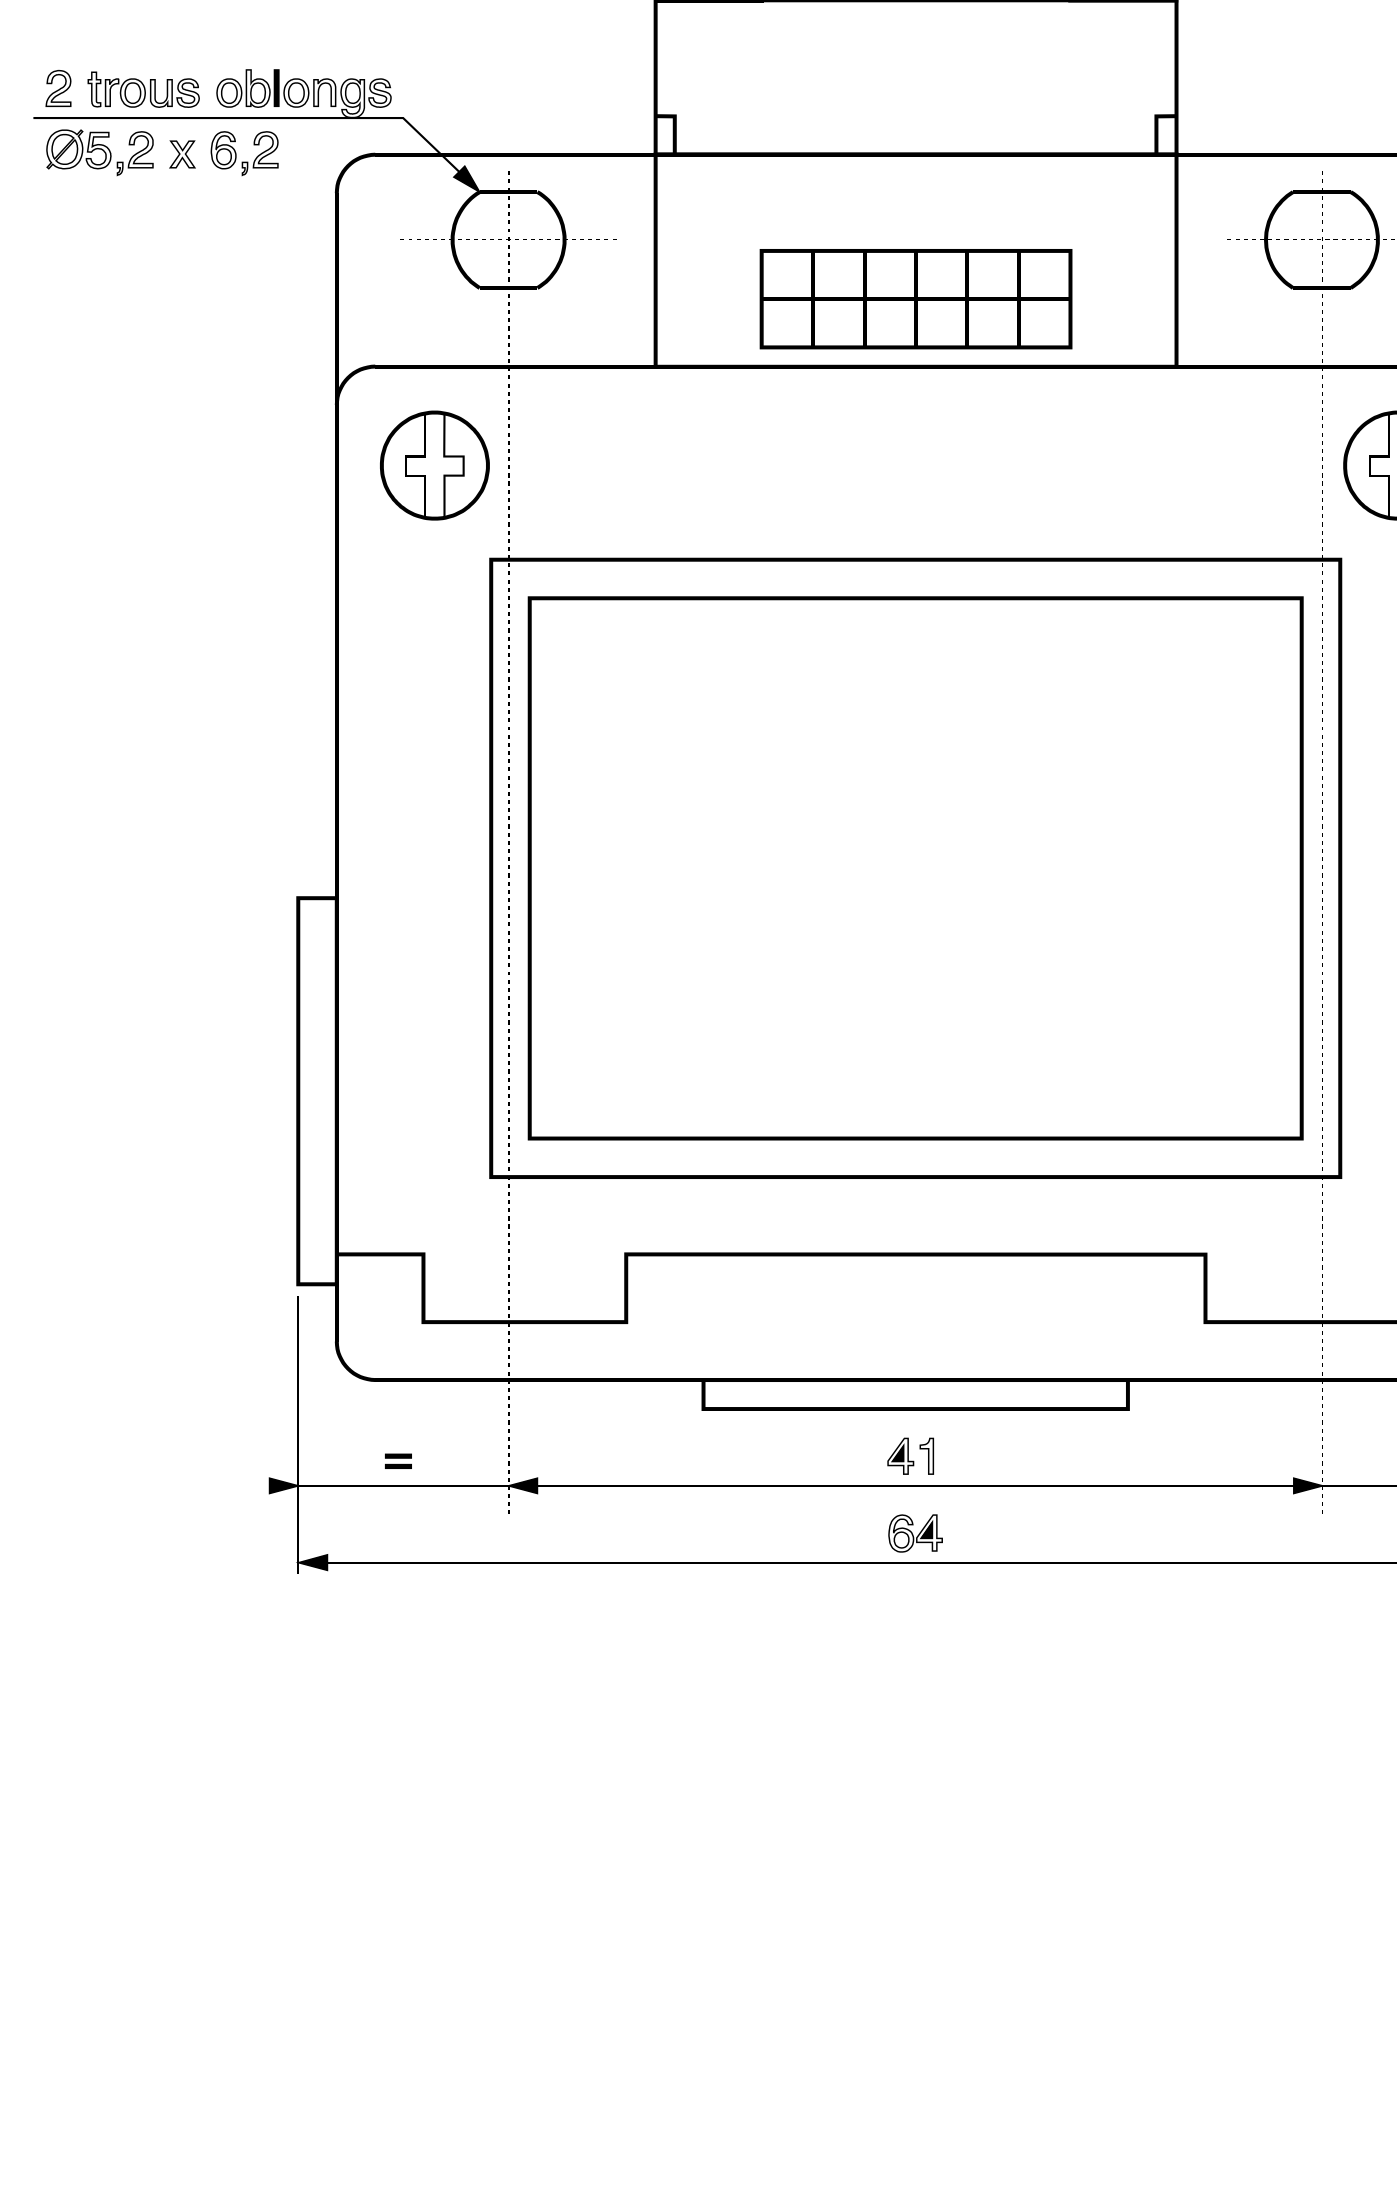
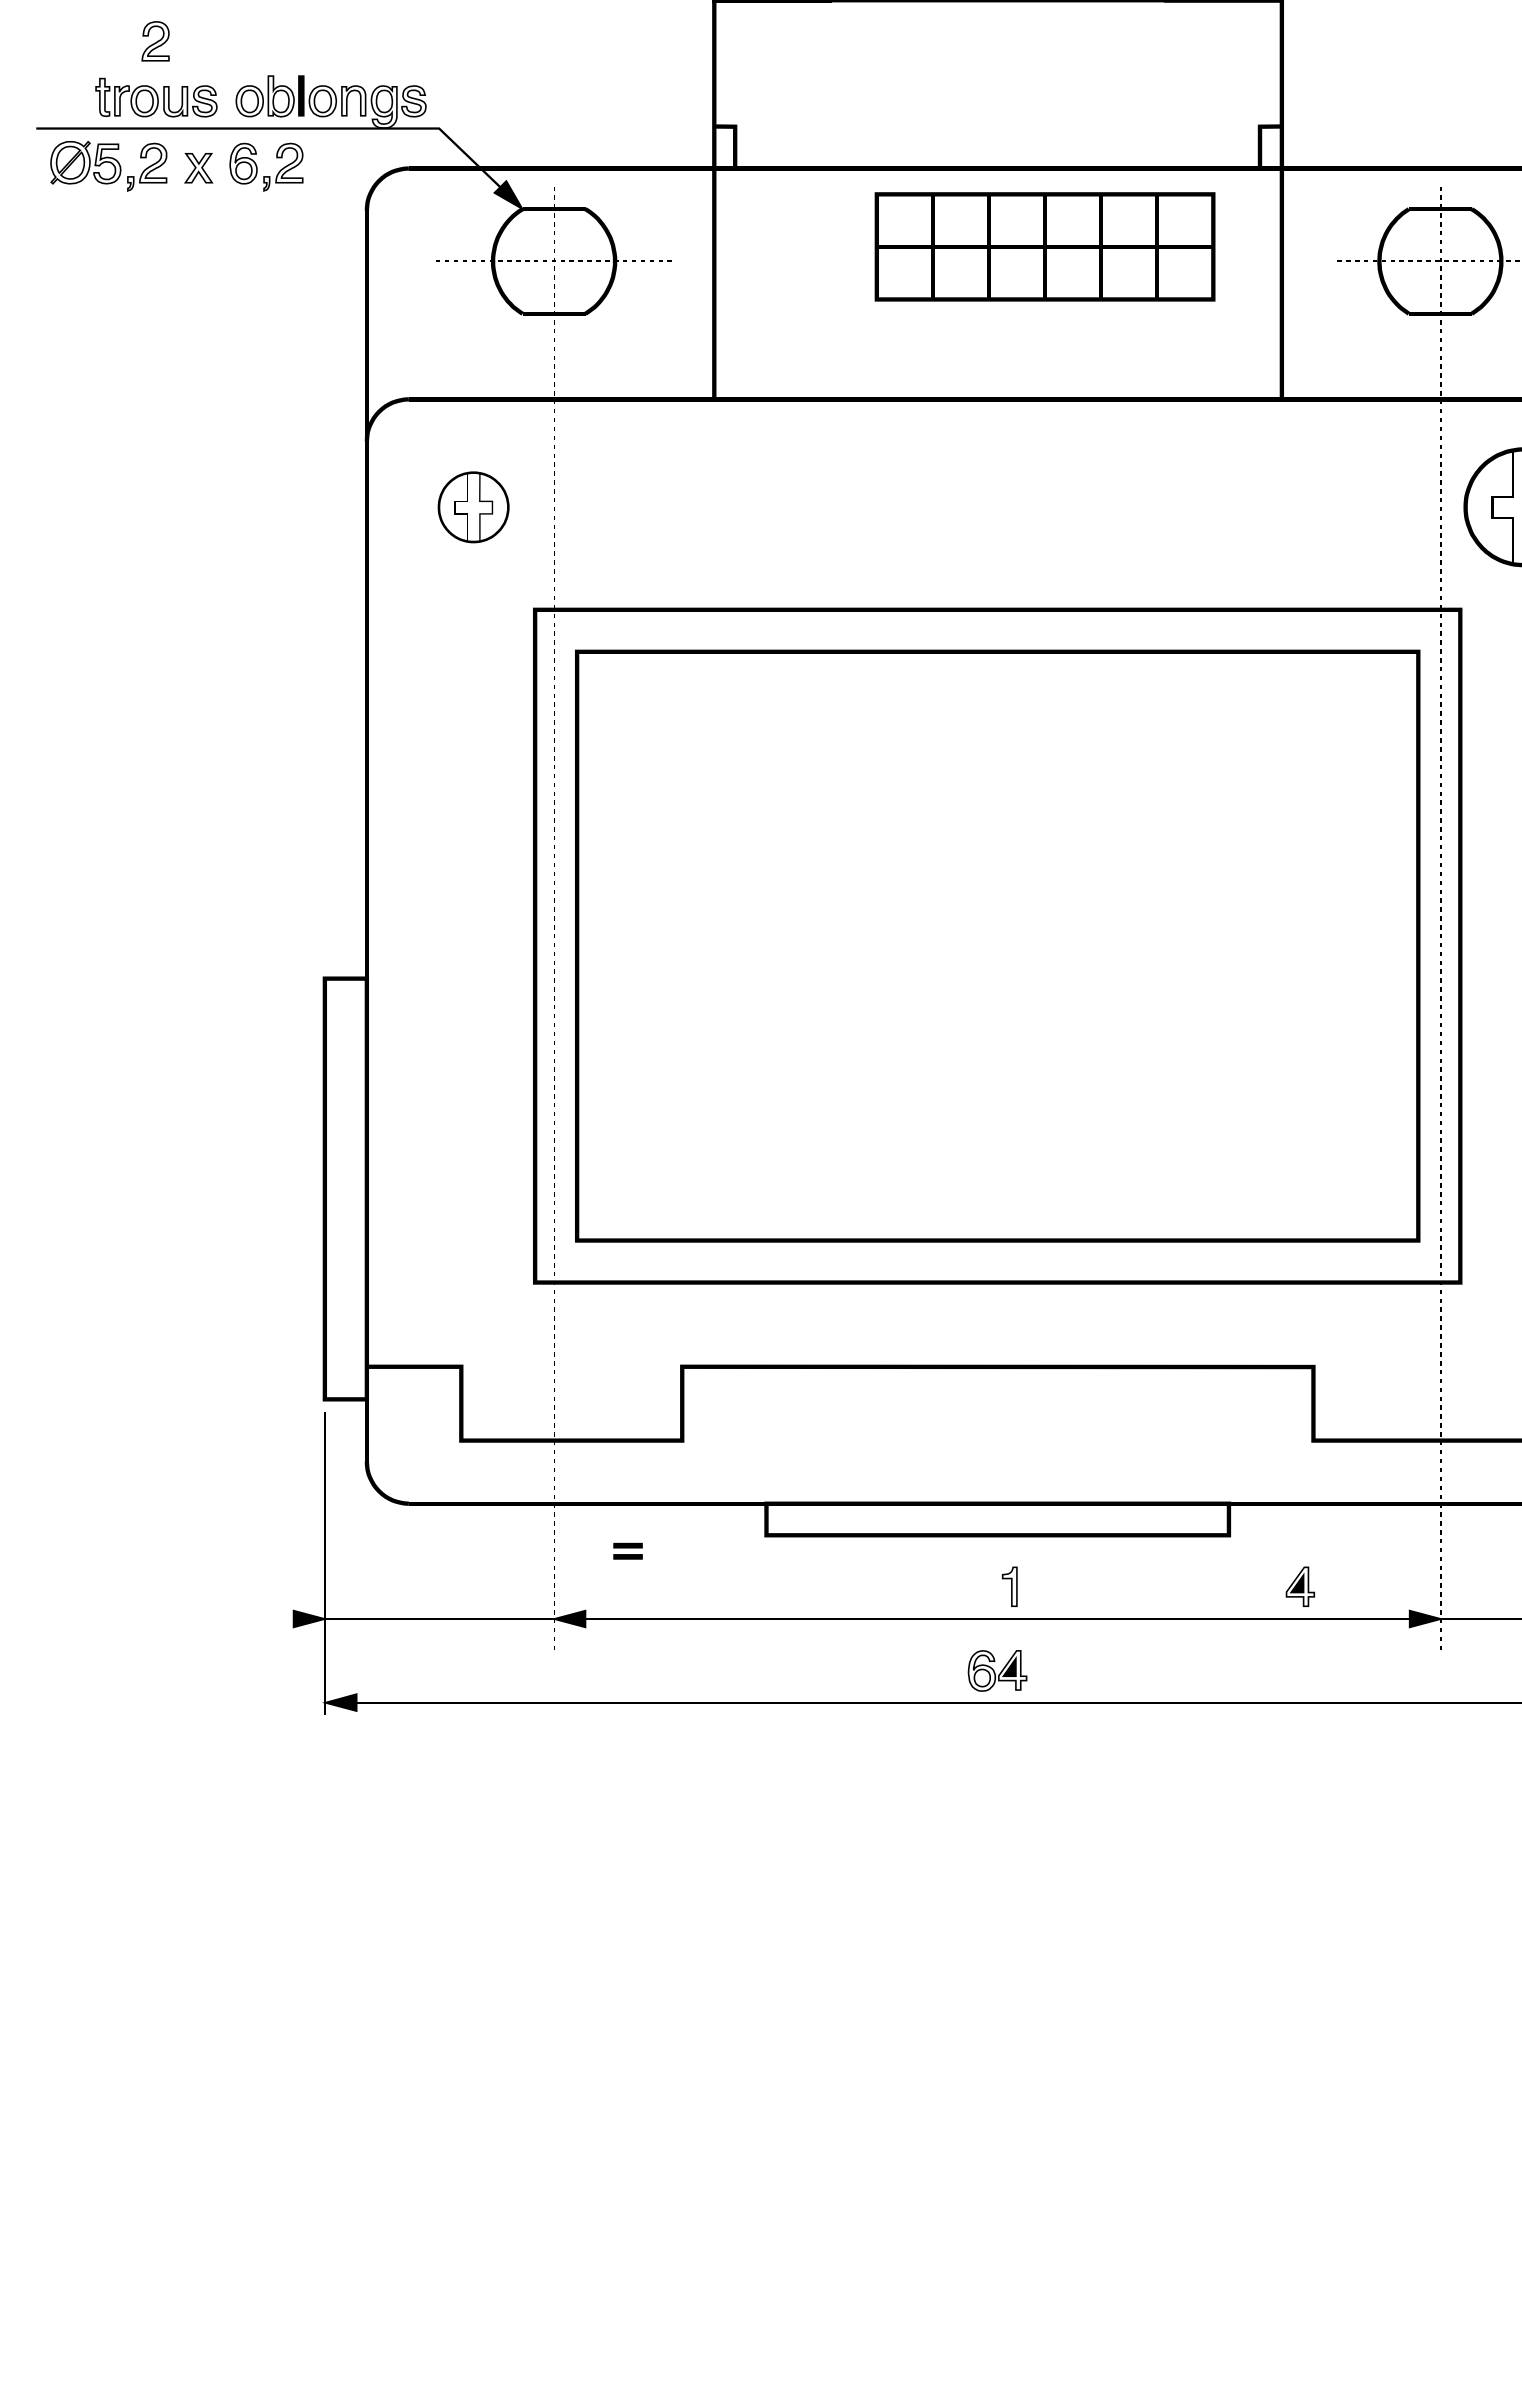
part: (58, 88) -> (155, 41), moved
part: (915, 298) -> (1044, 246), moved
part: (434, 465) -> (473, 507), size x0.6
part: (899, 1456) -> (1299, 1586), moved
part: (397, 1460) -> (627, 1550), moved

